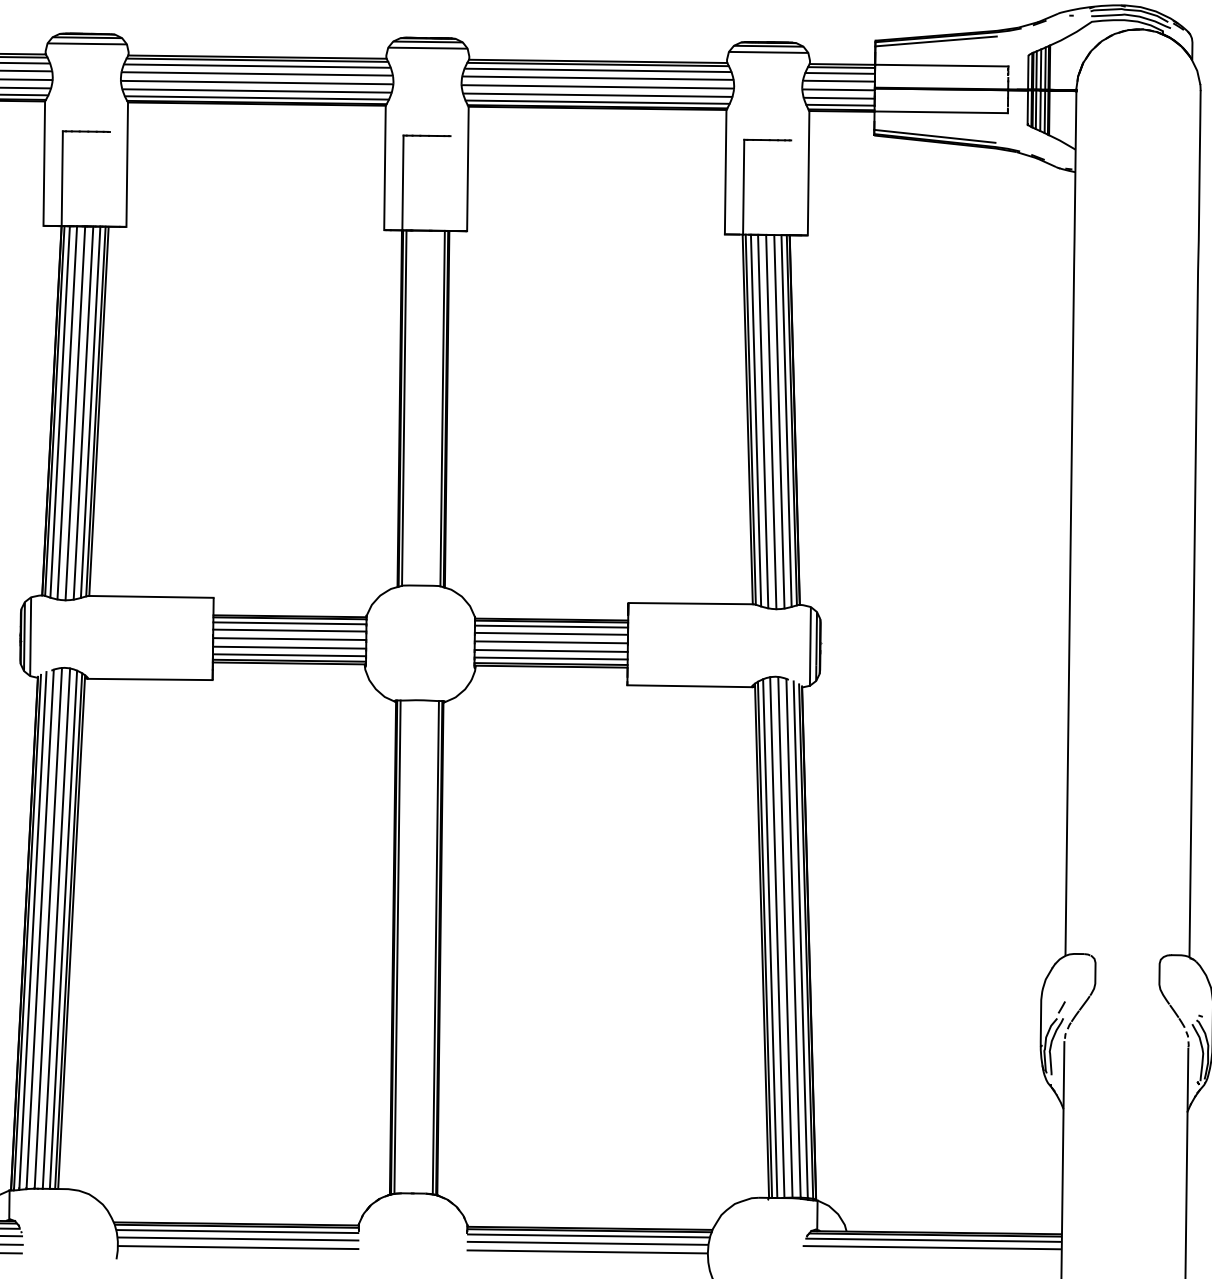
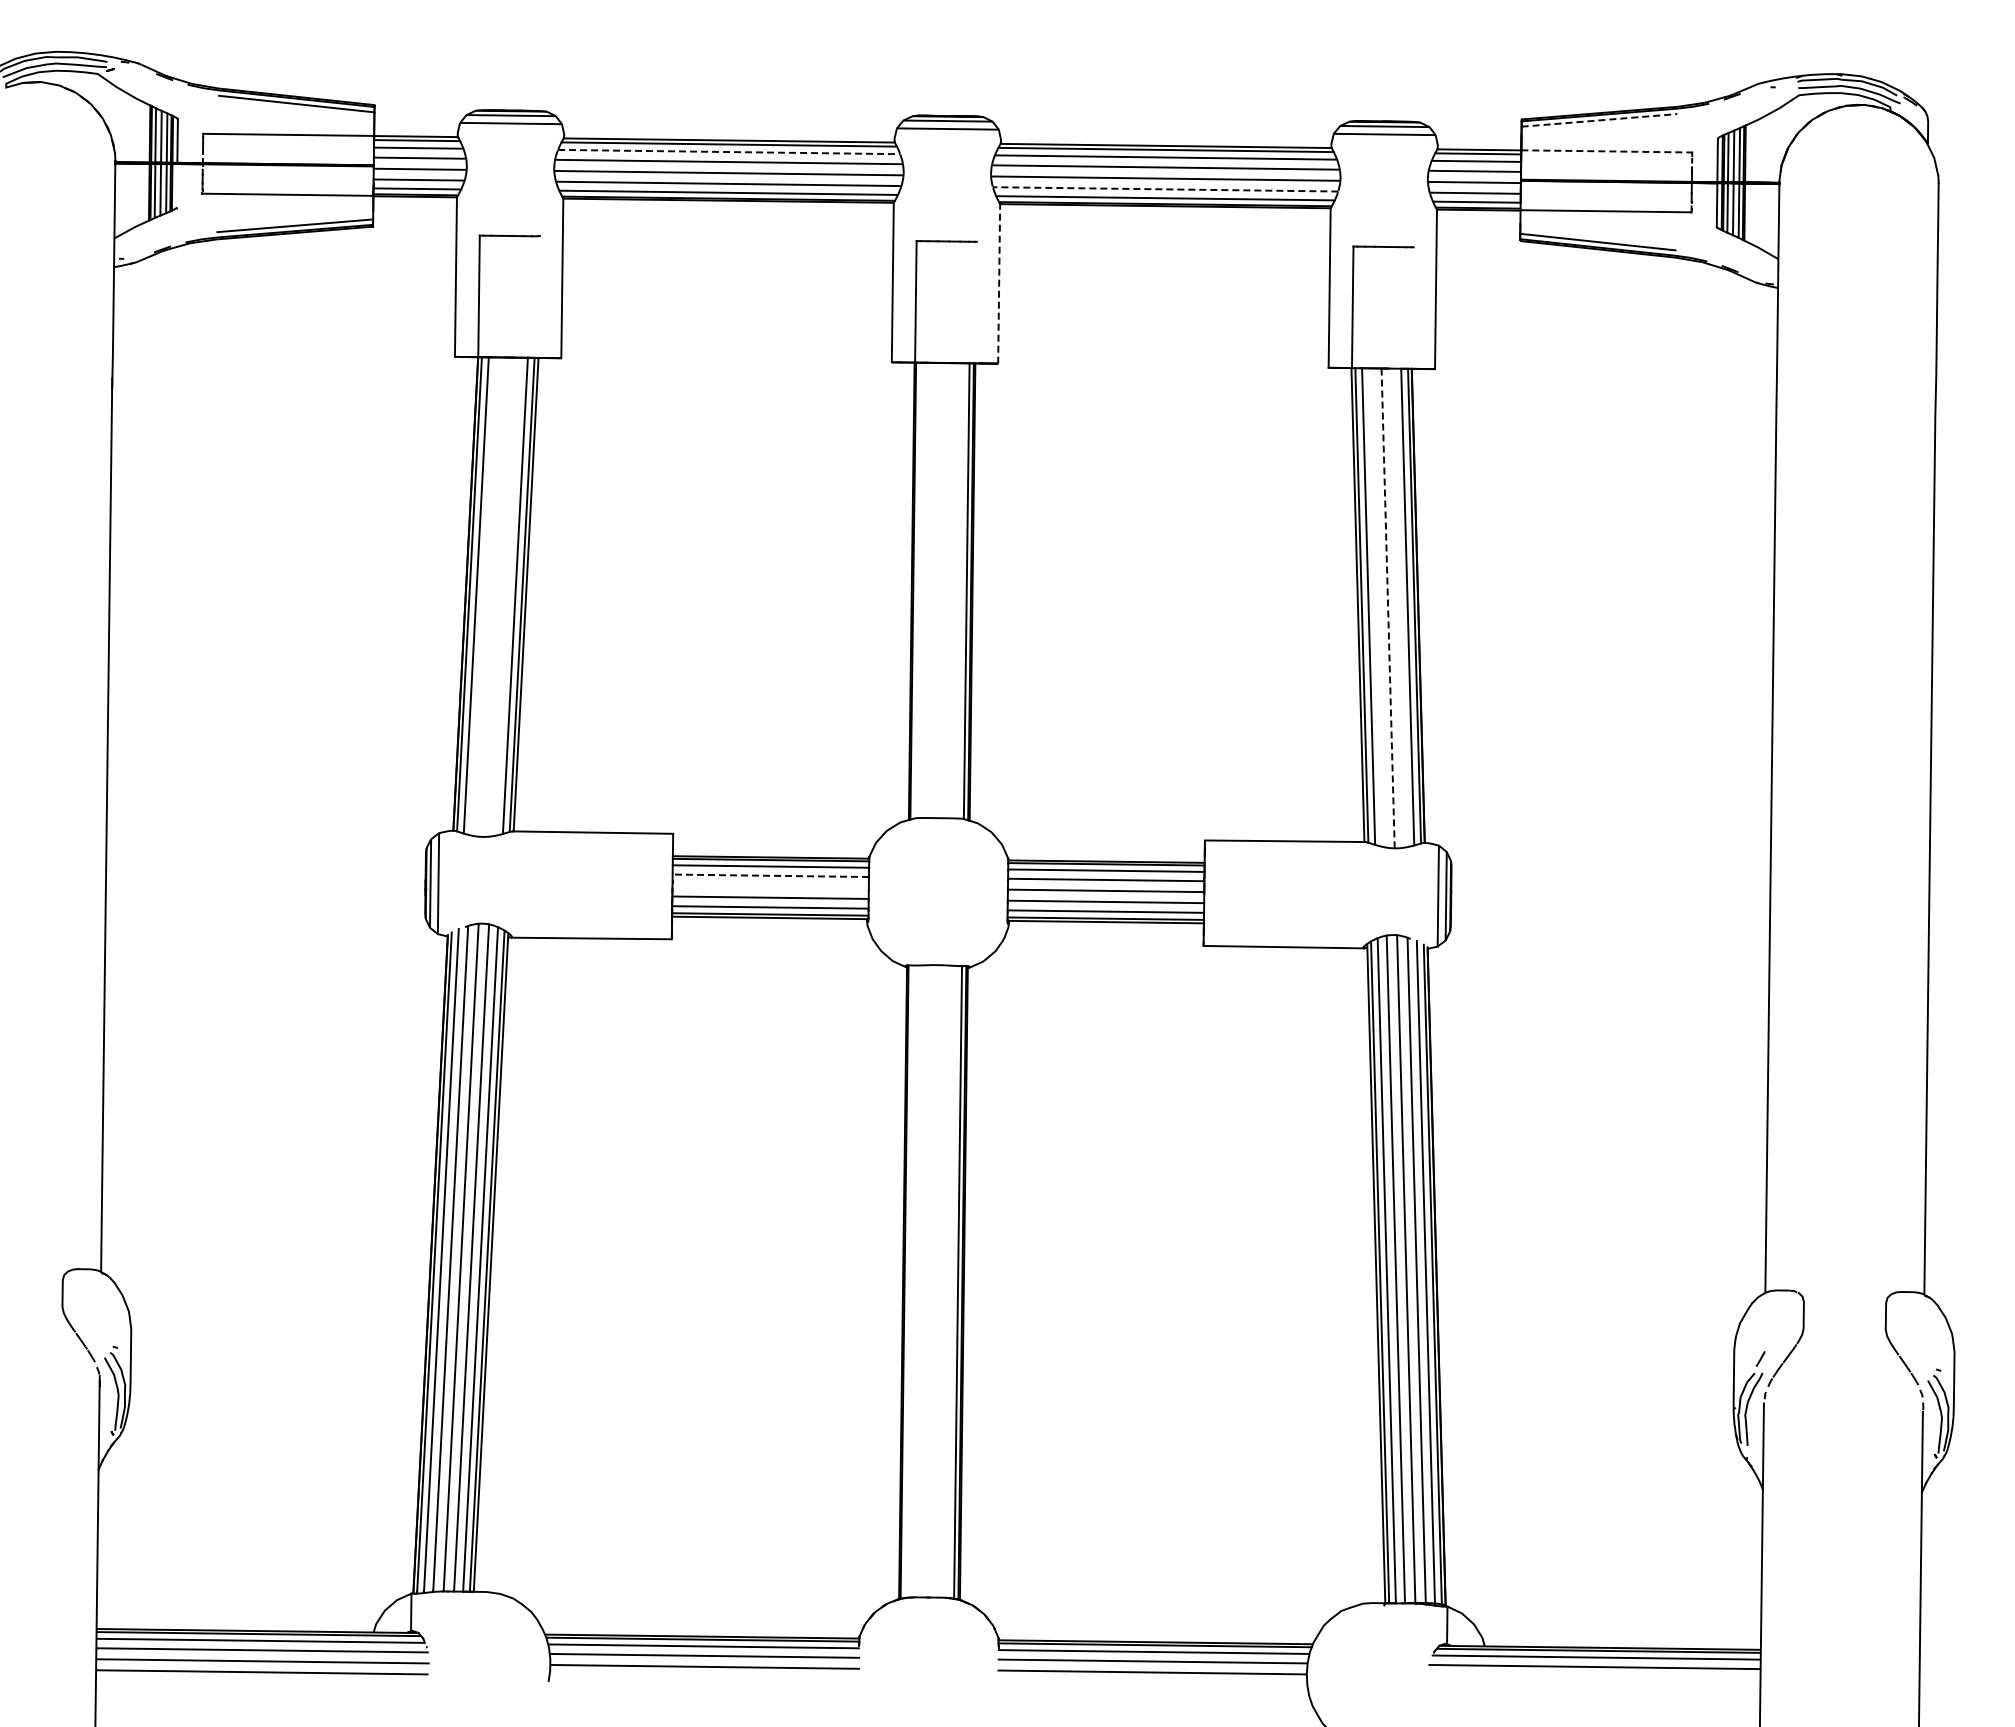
line: (936, 41) -> (1599, 120), solid -> dashed
line: (942, 65) -> (1607, 151), solid -> dashed
line: (257, 66) -> (729, 152), solid -> dashed
line: (597, 95) -> (1165, 189), solid -> dashed
line: (468, 168) -> (999, 283), solid -> dashed
line: (404, 408) -> (917, 590), removed
line: (67, 412) -> (485, 596), removed
line: (82, 412) -> (505, 596), removed
line: (75, 413) -> (495, 597), removed
line: (762, 421) -> (1377, 607), removed
line: (771, 421) -> (1388, 607), solid -> dashed
line: (779, 421) -> (1398, 607), removed
line: (289, 630) -> (770, 875), solid -> dashed
line: (289, 638) -> (770, 886), removed
line: (397, 946) -> (908, 1281), removed

